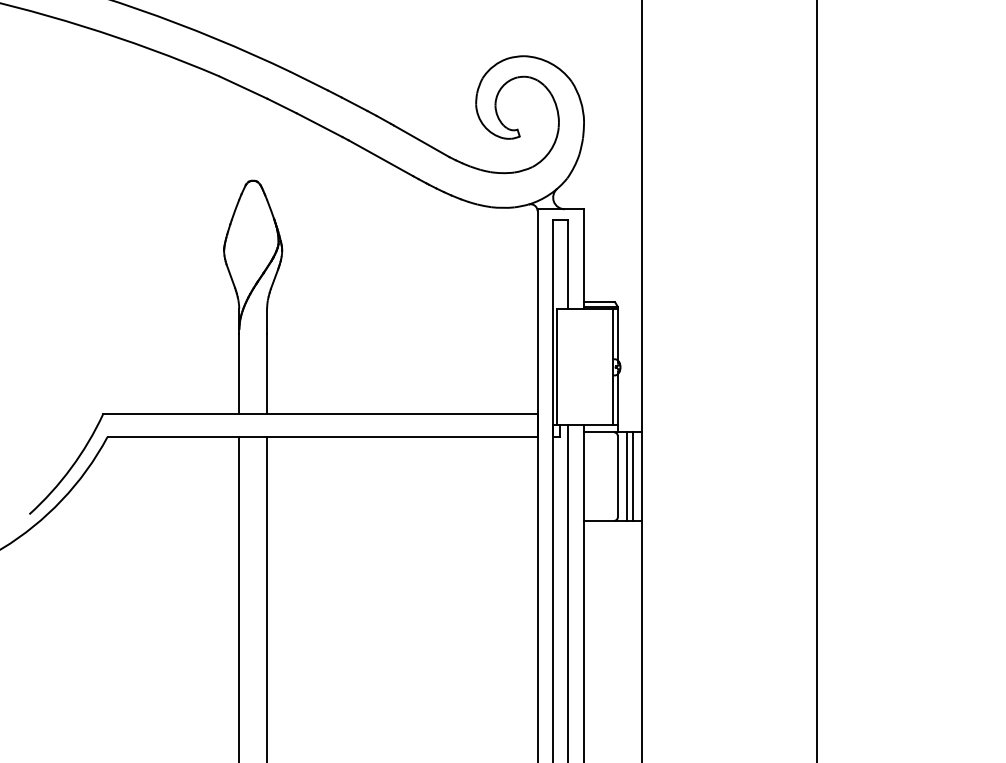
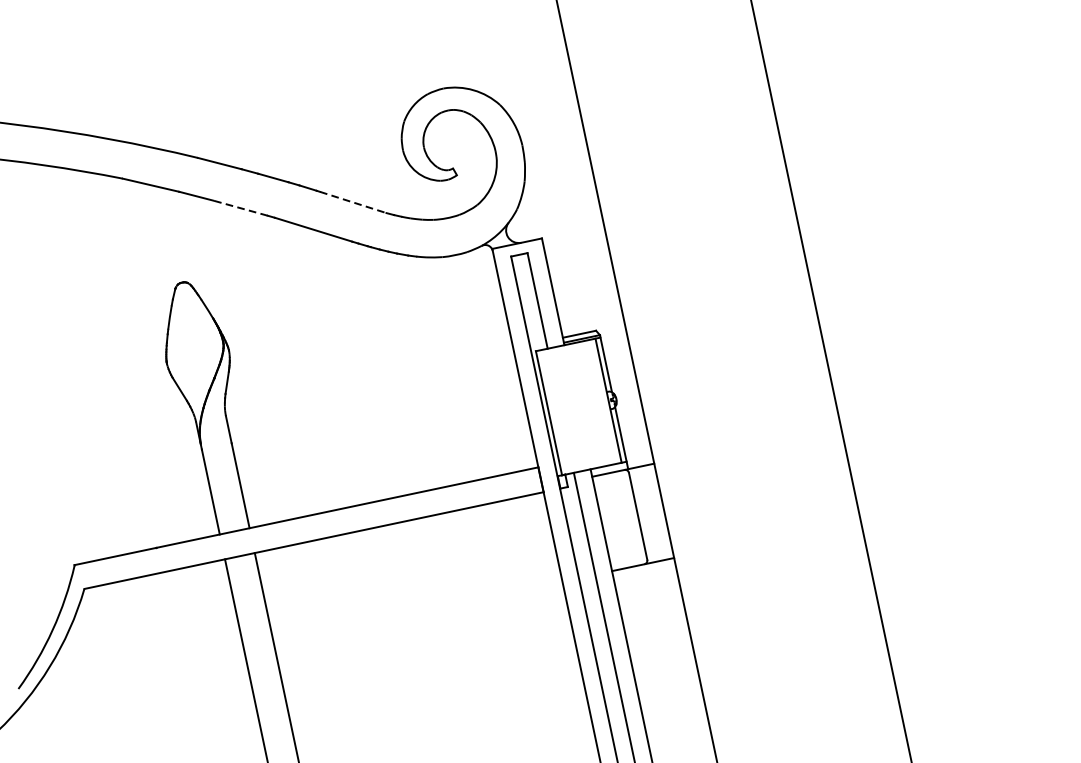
line: (319, 125) -> (240, 208), solid -> dashed
line: (421, 141) -> (353, 202), solid -> dashed
line: (627, 476) -> (648, 514), removed
line: (632, 476) -> (653, 512), removed

